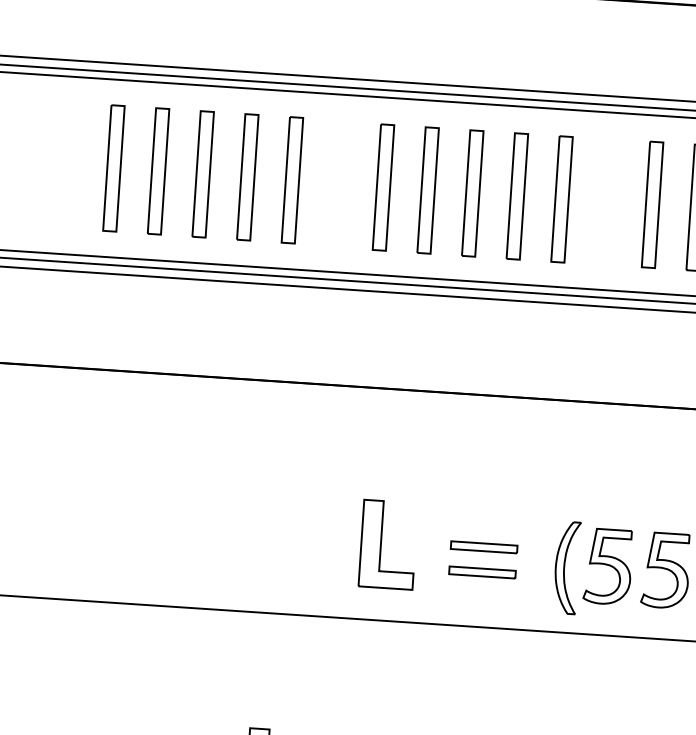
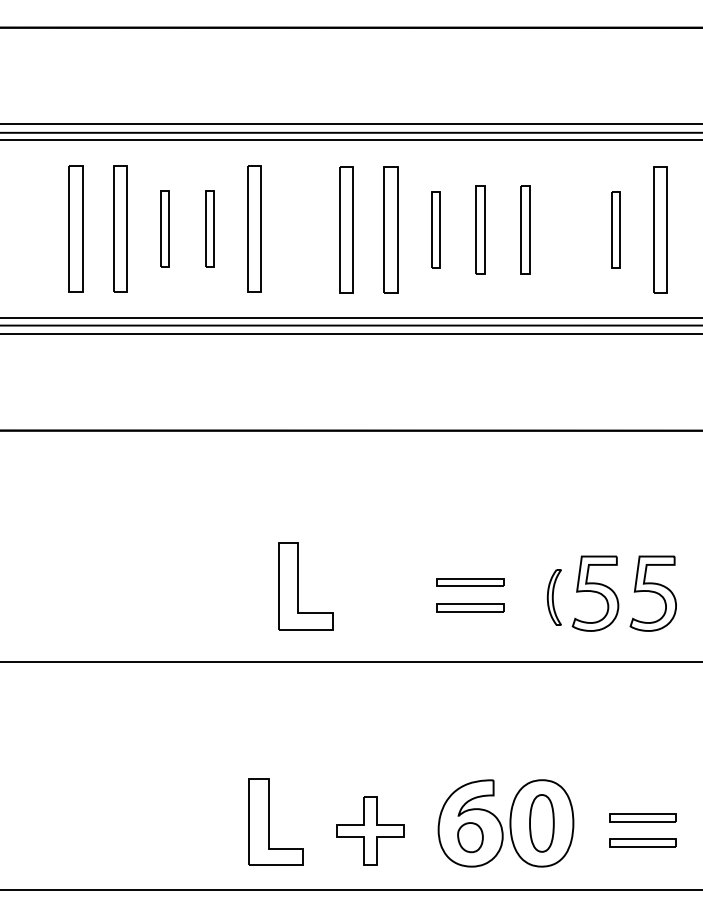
part: (203, 173) -> (165, 228), size x0.6
part: (248, 176) -> (210, 228), size x0.6
part: (472, 192) -> (435, 229), size x0.6
part: (517, 195) -> (480, 229), size x0.7
part: (562, 198) -> (525, 229), size x0.7
part: (652, 204) -> (615, 229), size x0.6
part: (381, 544) -> (298, 586), moved
part: (567, 567) -> (554, 597), size x0.6

